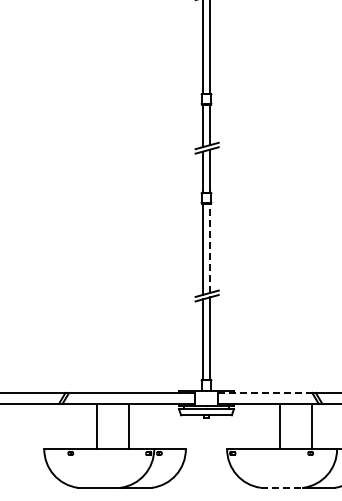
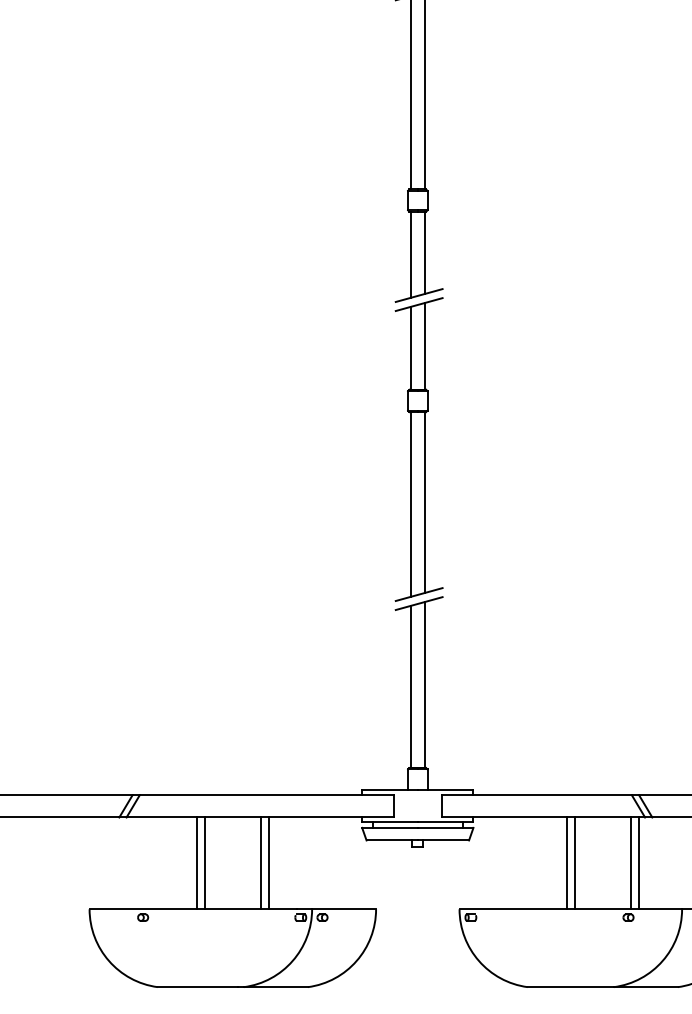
line: (209, 248) -> (423, 502), dashed -> solid
line: (265, 392) -> (537, 794), dashed -> solid
line: (101, 426) -> (205, 863), added
line: (132, 426) -> (268, 863), added
line: (284, 426) -> (575, 863), added
line: (315, 426) -> (638, 863), added
line: (282, 487) -> (571, 986), dashed -> solid

